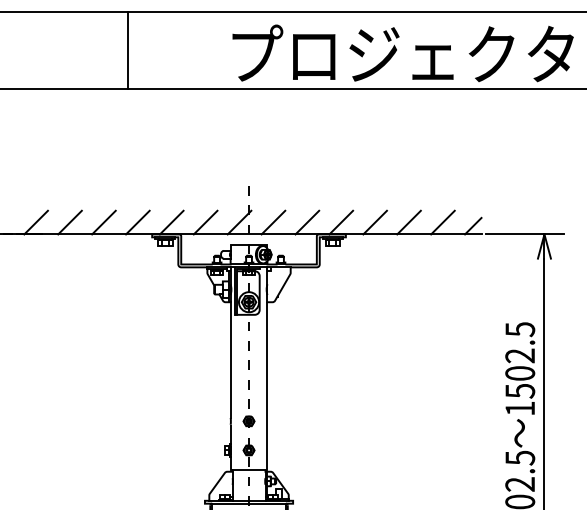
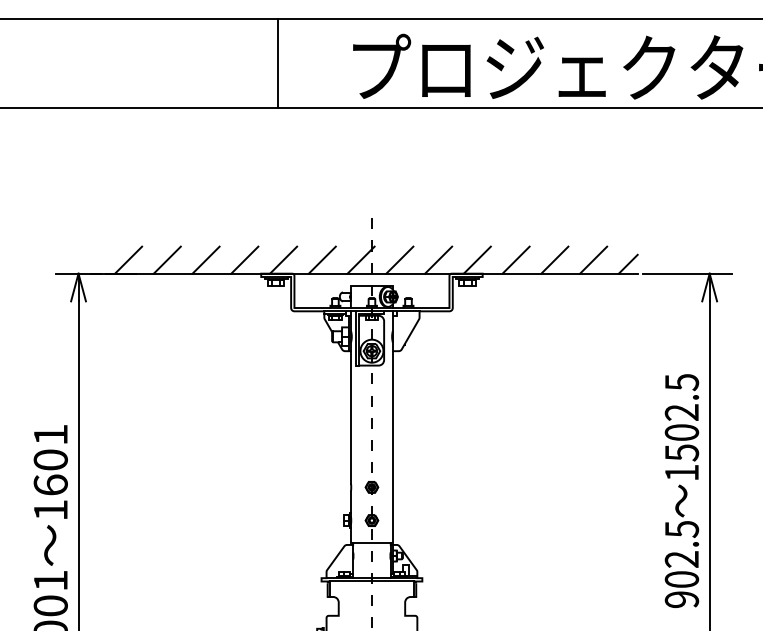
line: (127, 50) -> (277, 63), moved

